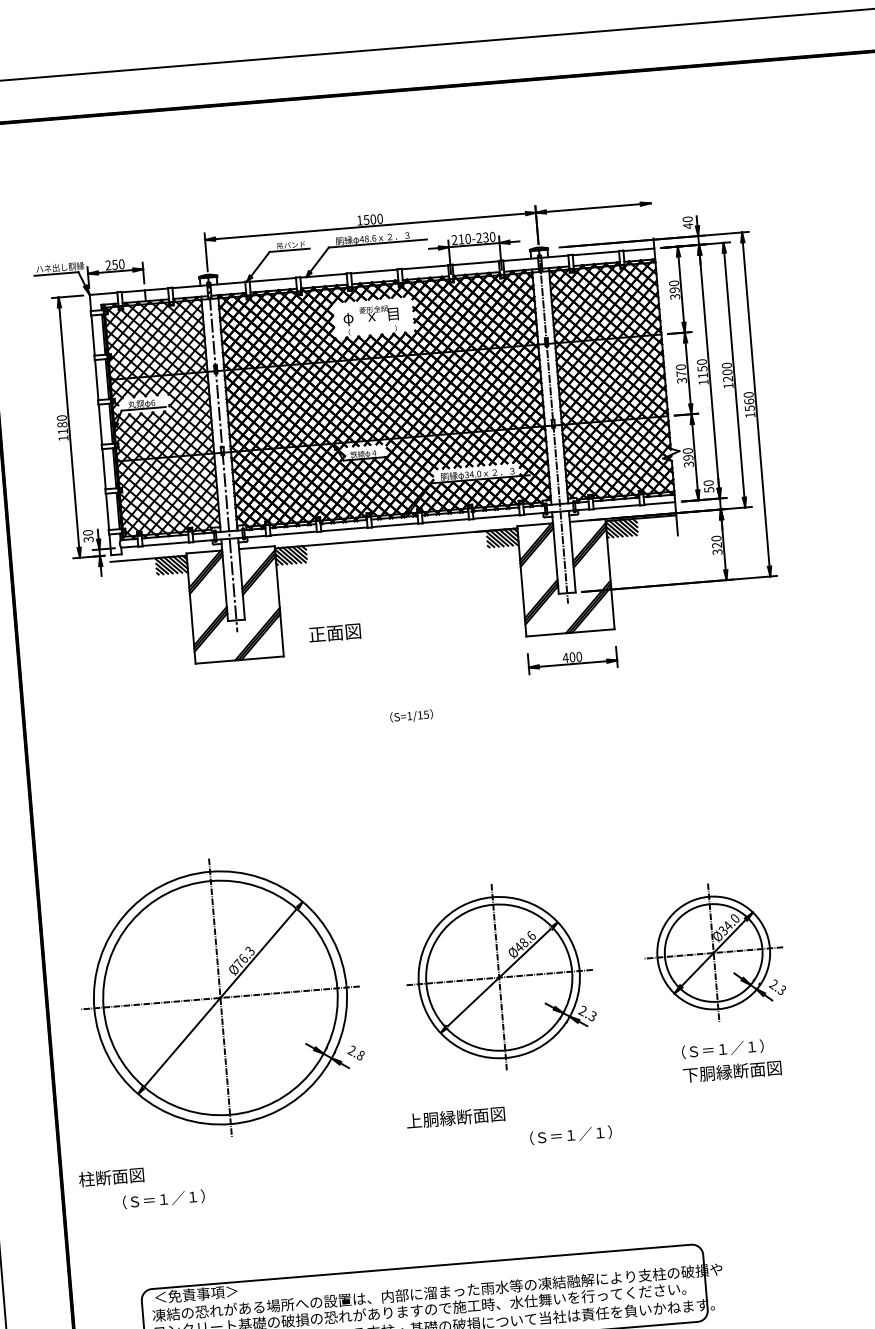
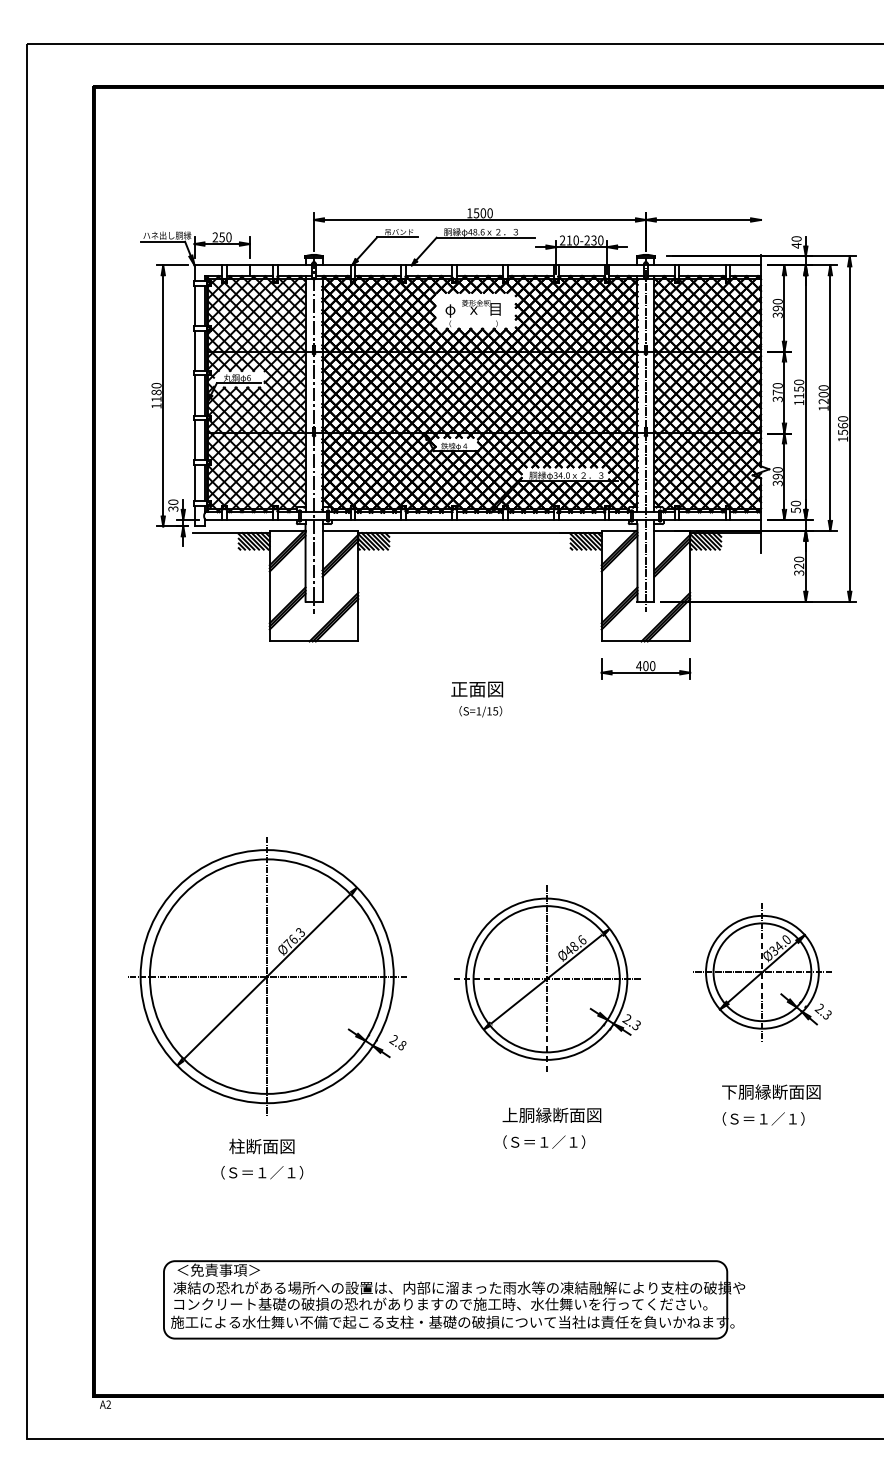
text: (335, 633) -> (477, 689), moved
text: (722, 1048) -> (763, 1118), moved
text: (455, 1116) -> (551, 1114), moved
text: (571, 1134) -> (544, 1141), moved
text: (111, 1177) -> (261, 1146), moved
text: (164, 1199) -> (262, 1172), moved

